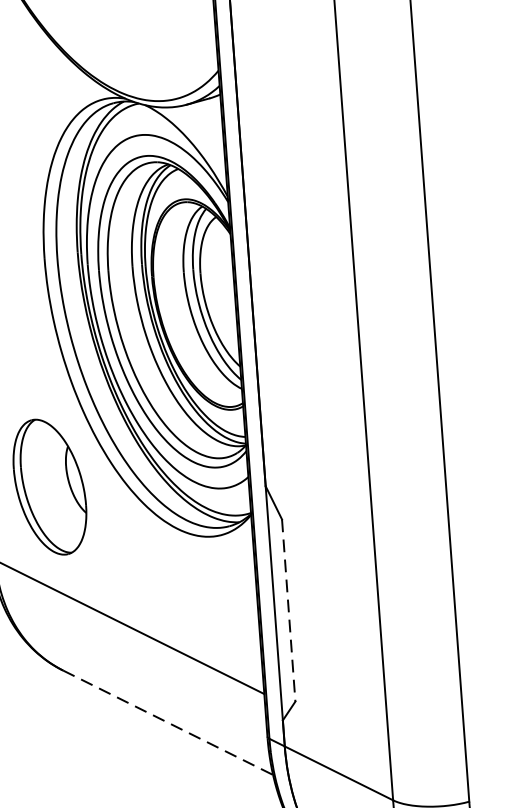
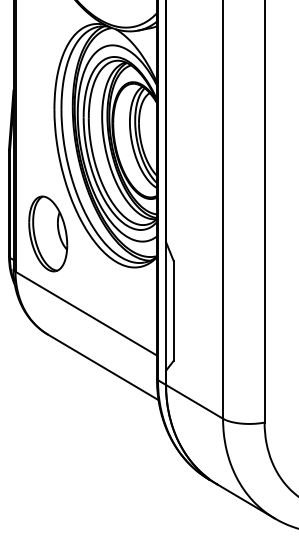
line: (288, 609) -> (173, 310), dashed -> solid
line: (168, 722) -> (103, 367), dashed -> solid

